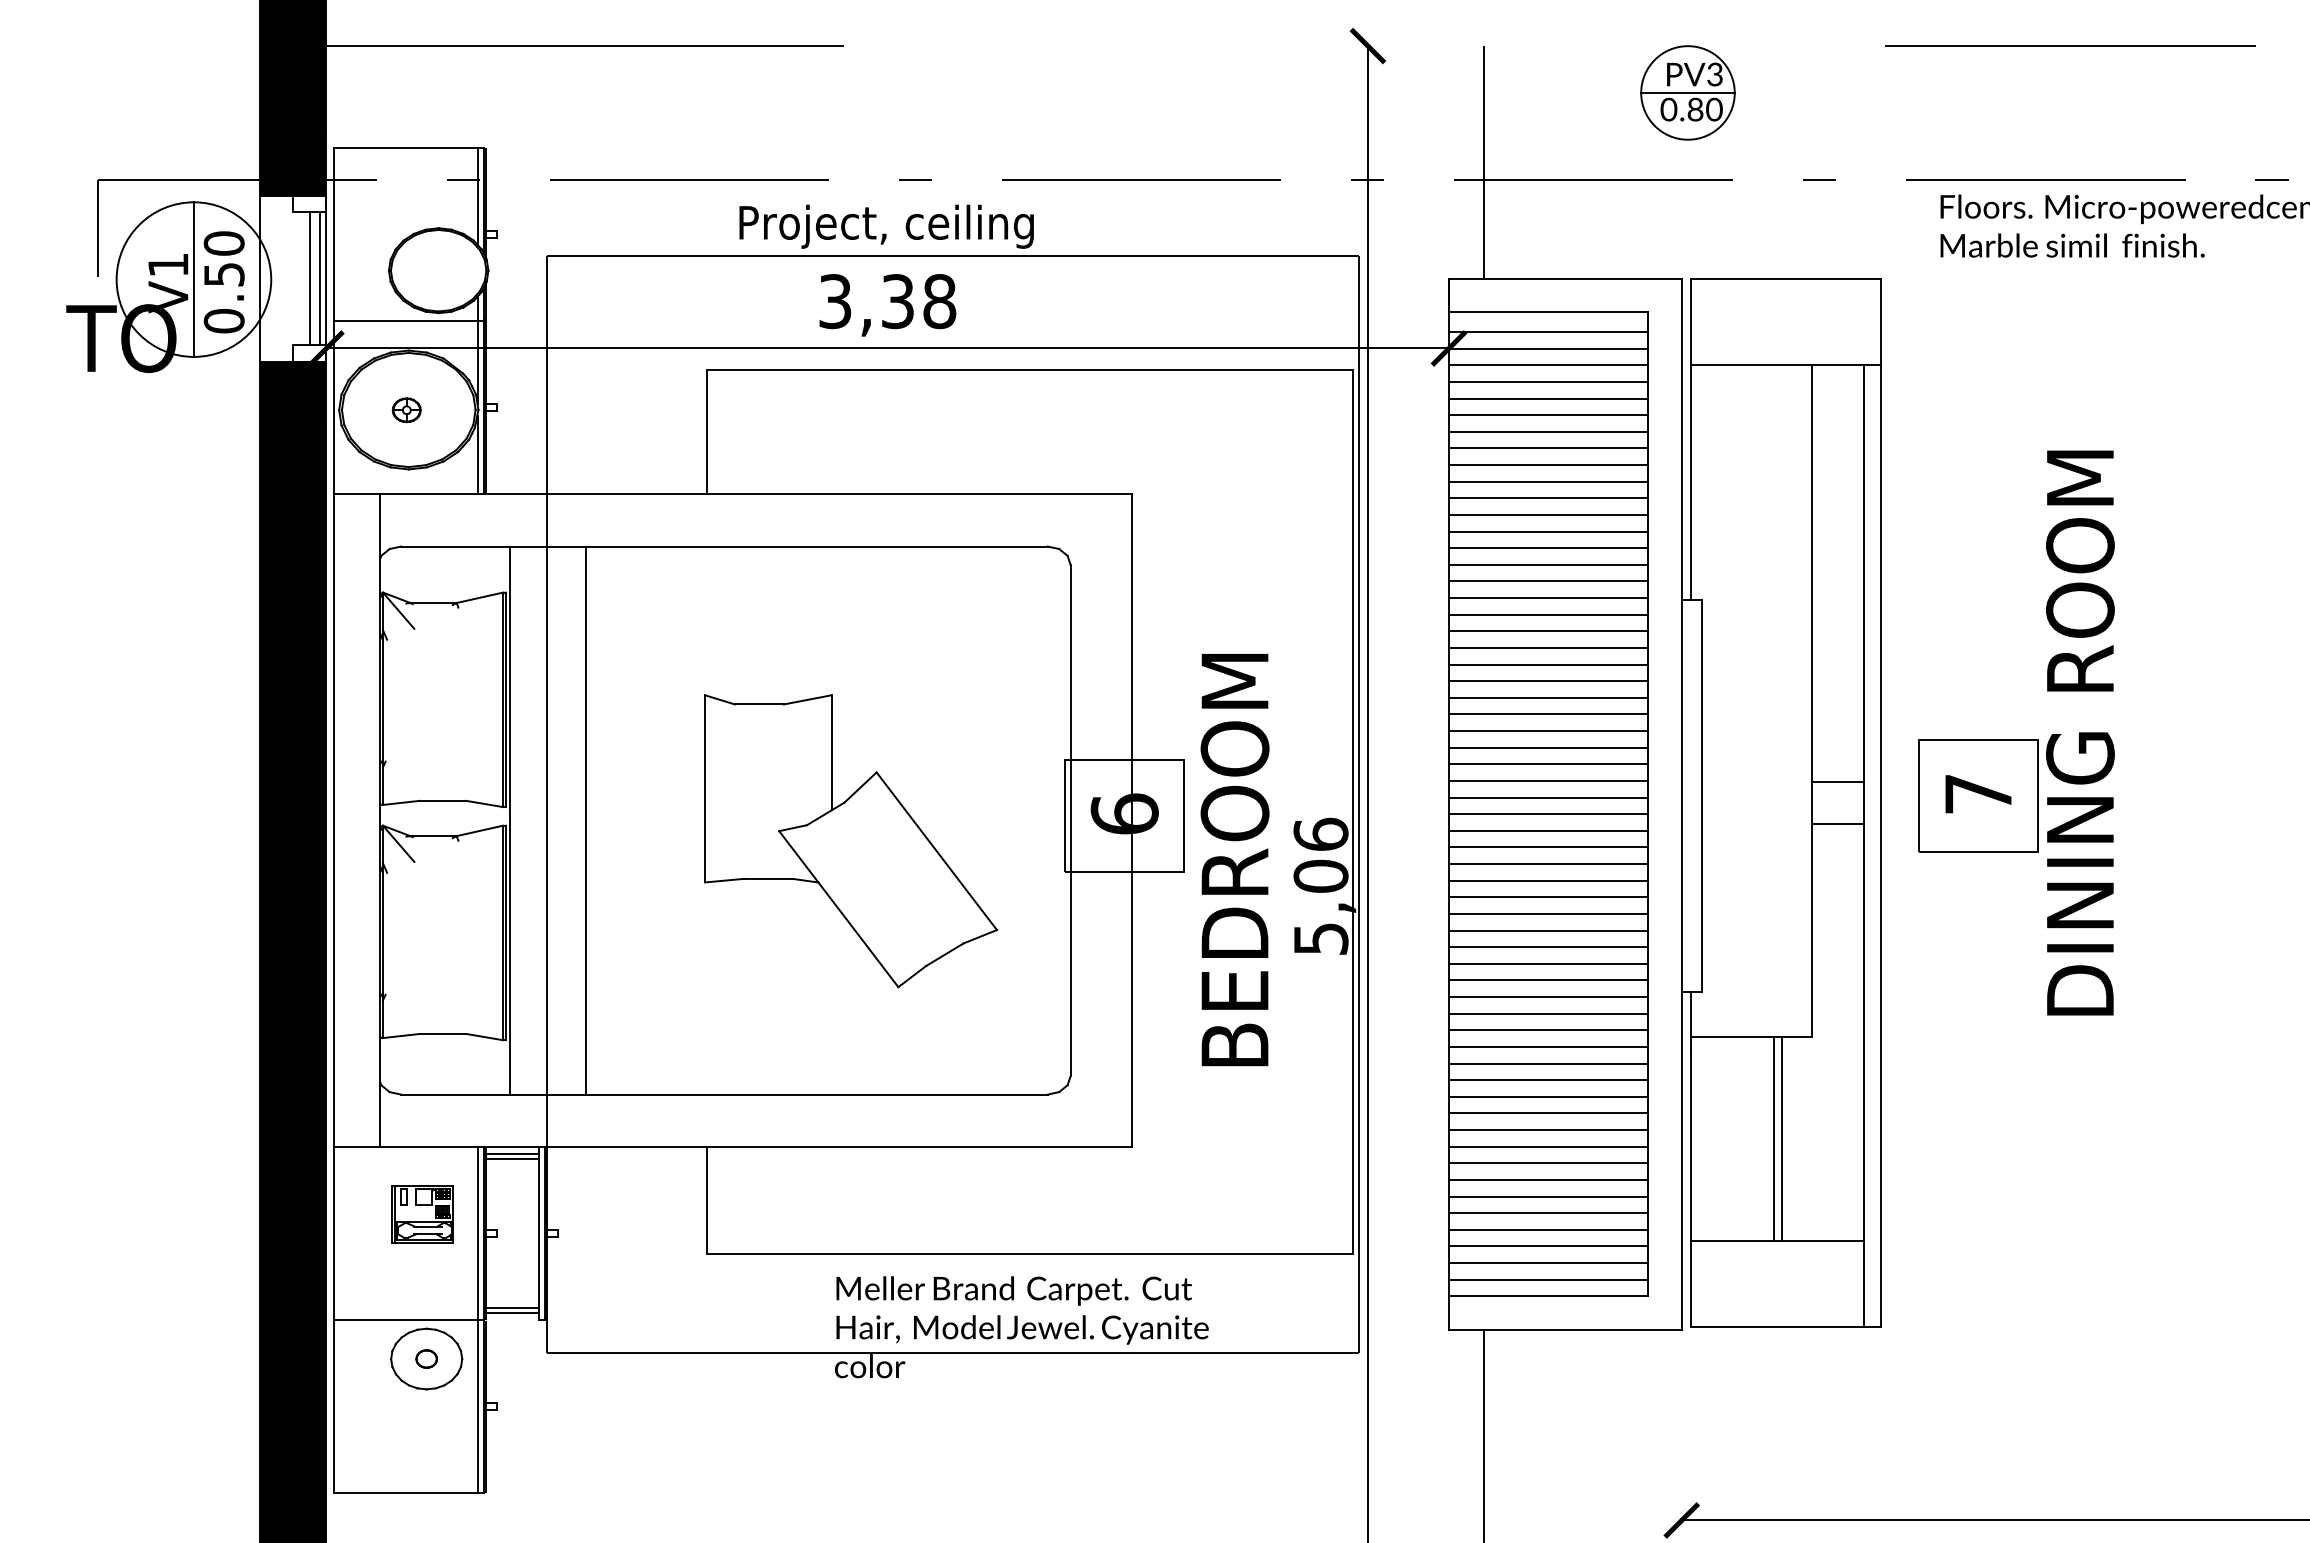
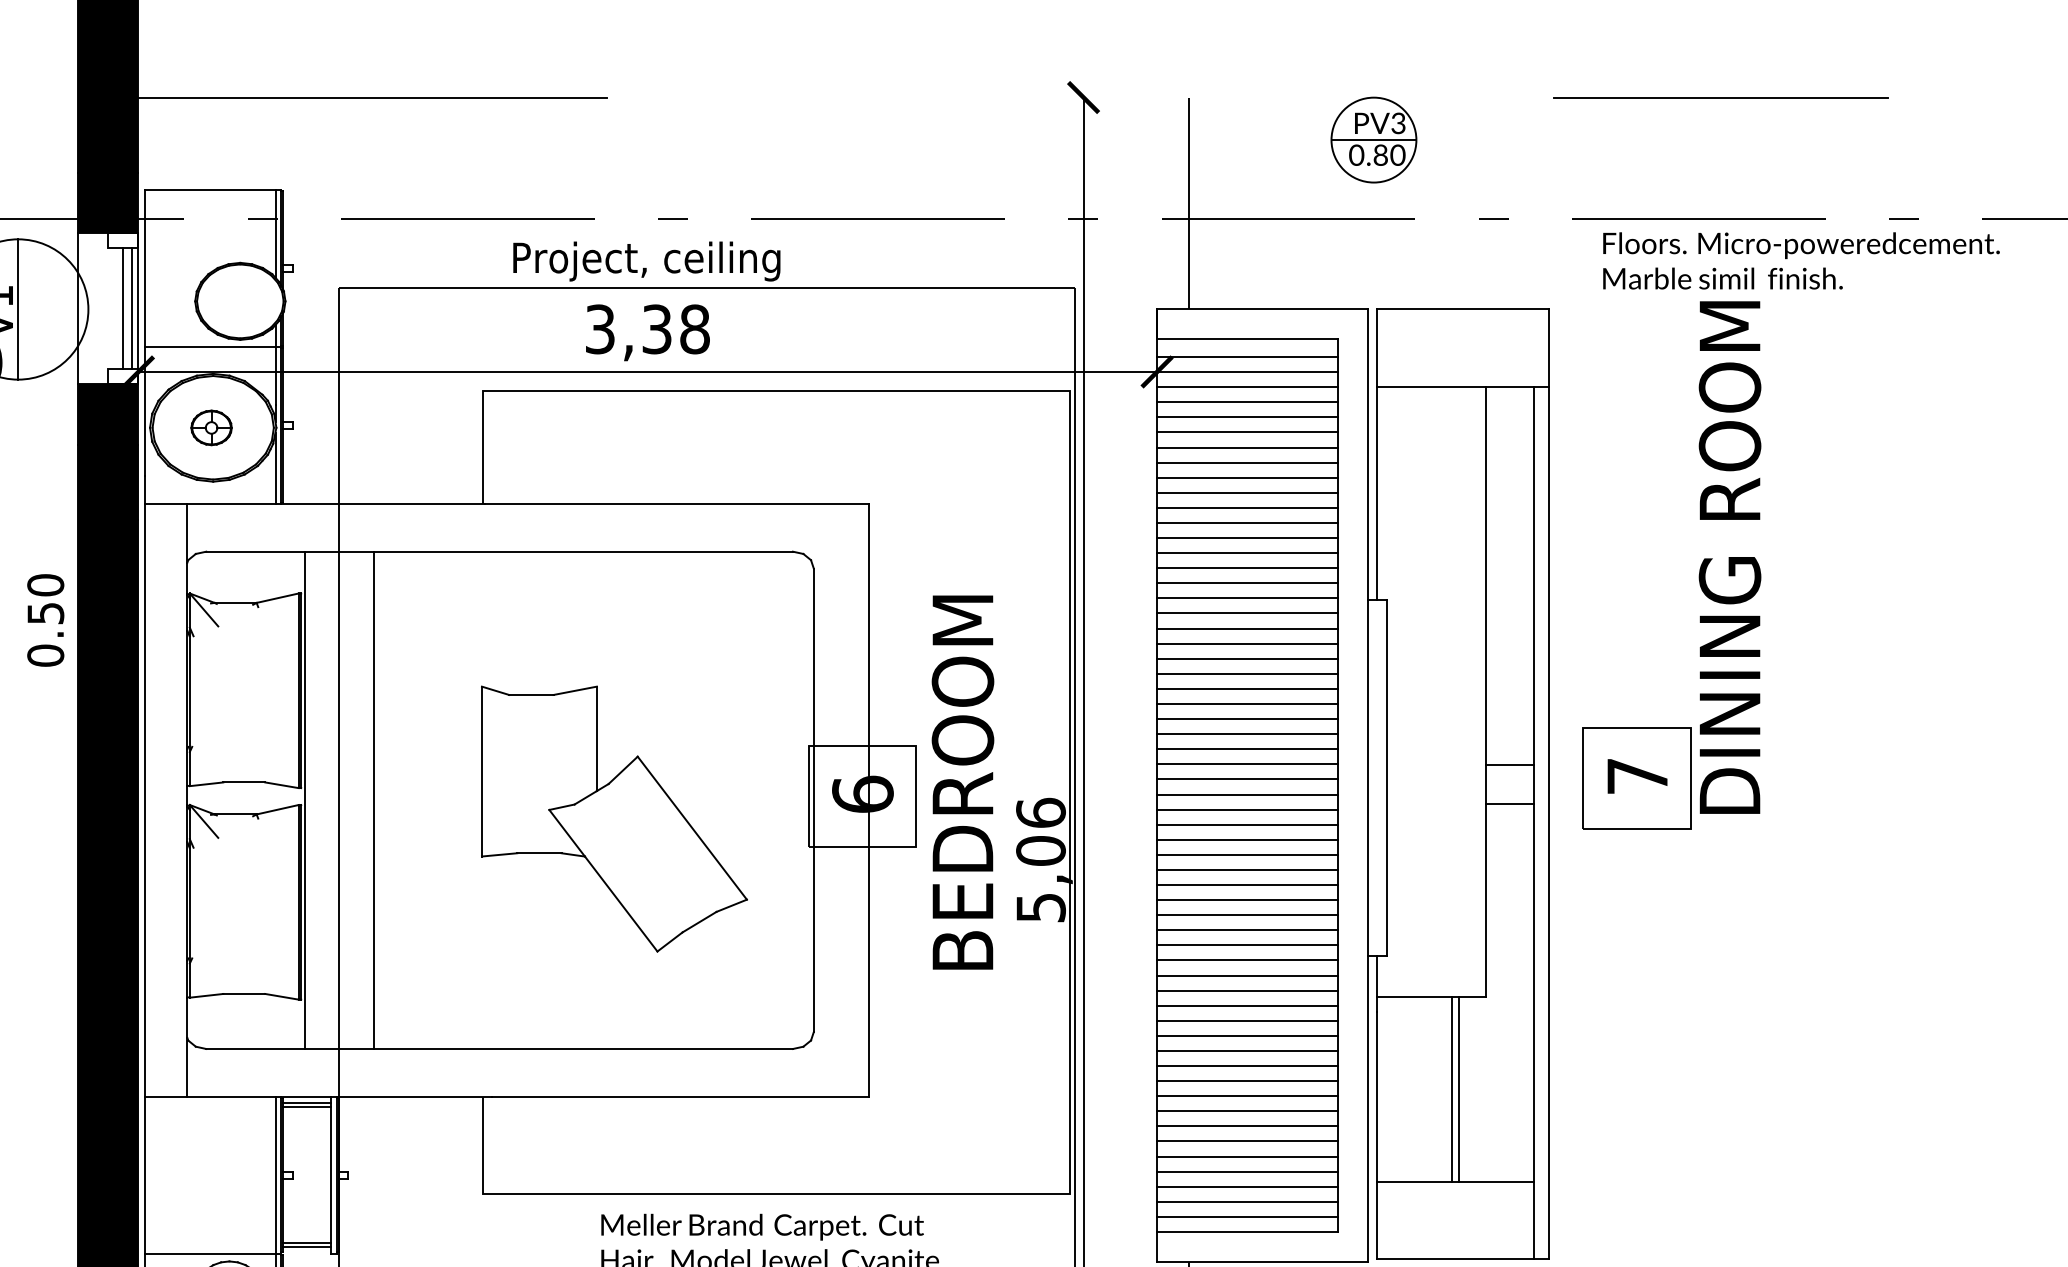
text: (223, 282) -> (45, 620), moved
part: (406, 410) -> (211, 428), size x1.6
text: (2080, 732) -> (1730, 557), moved
text: (1234, 860) -> (962, 783), moved
part: (422, 1214) -> (225, 1157), removed

